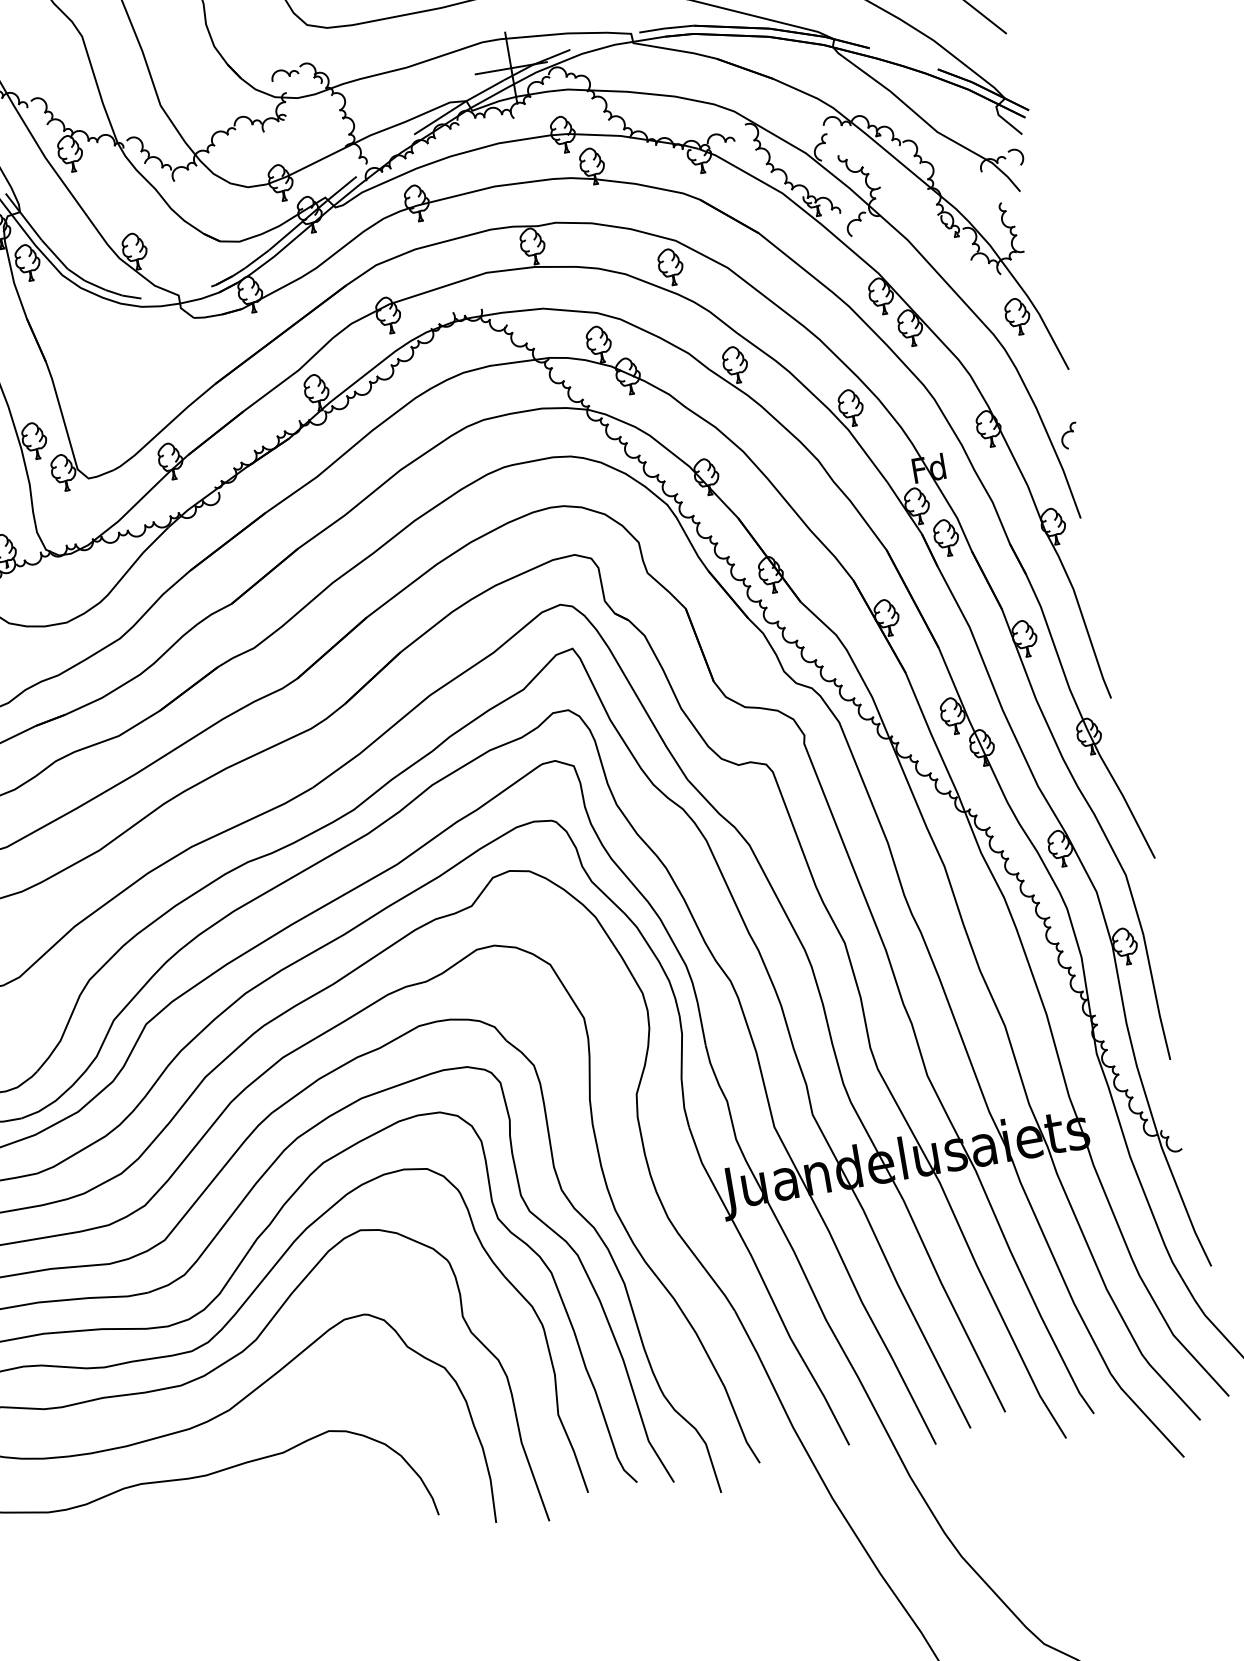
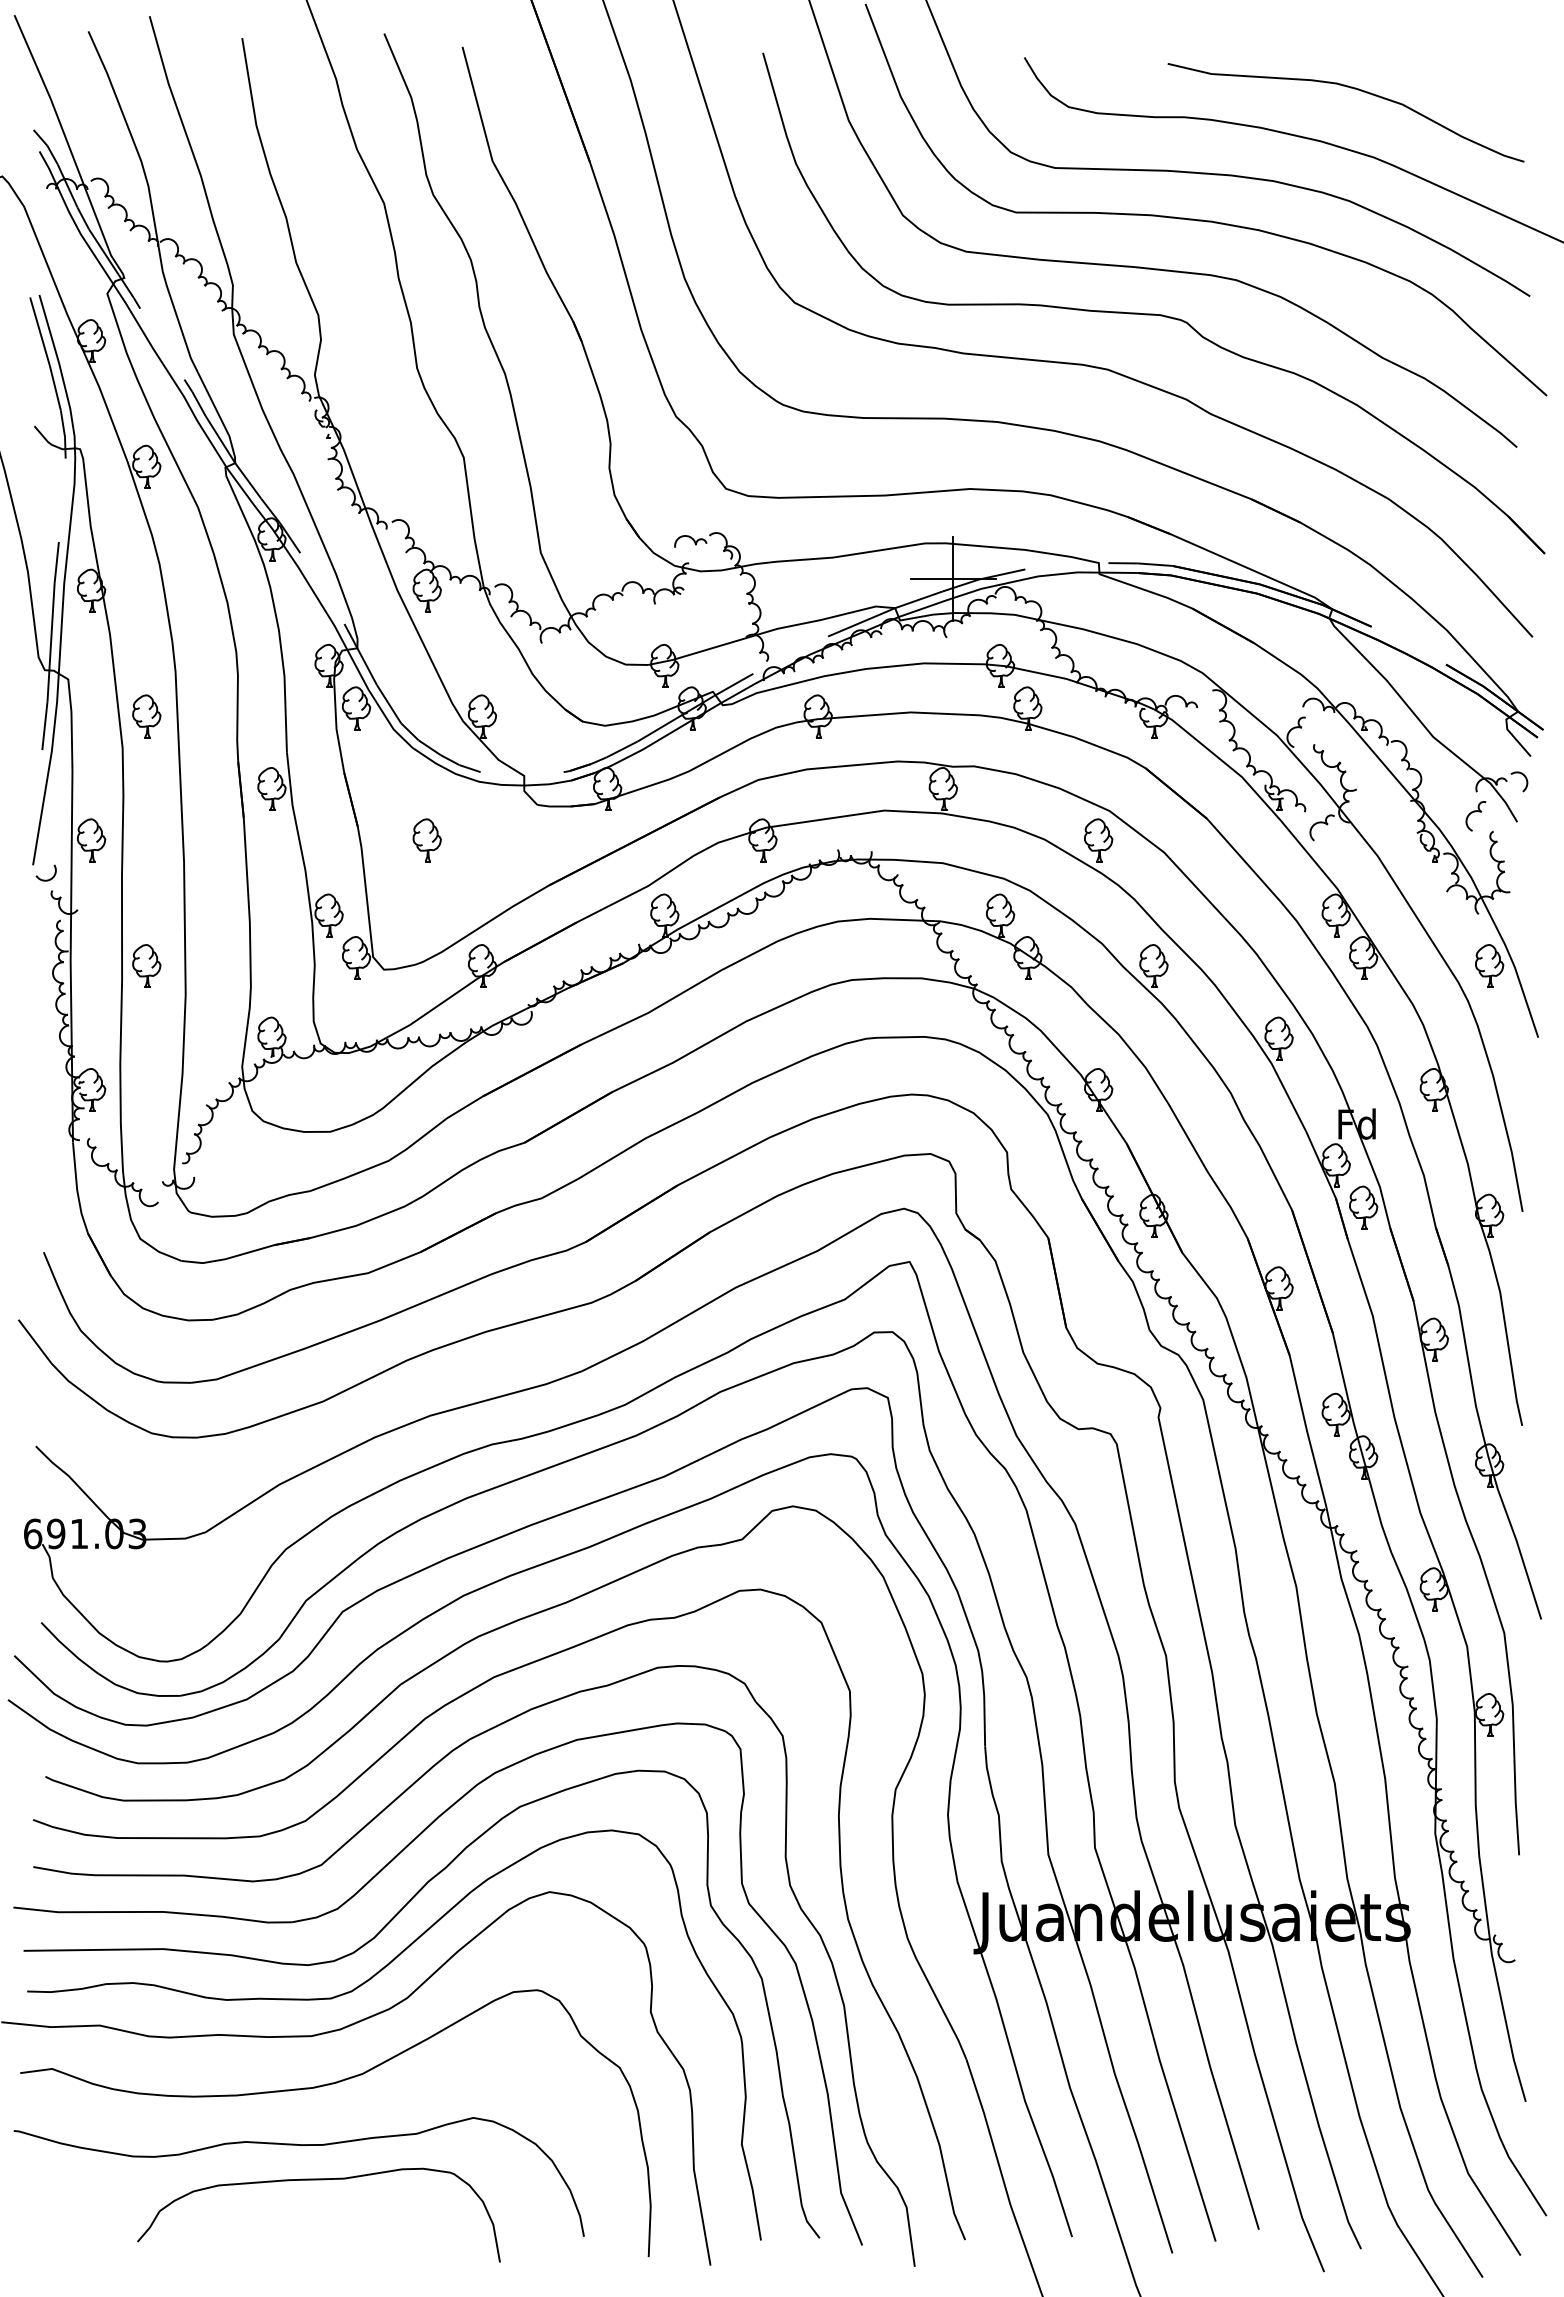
part: (105, 363) -> (426, 840), added
part: (1069, 436) -> (1475, 816), moved
curve: (207, 1506) -> (318, 2180), added

